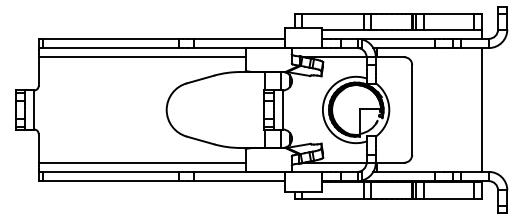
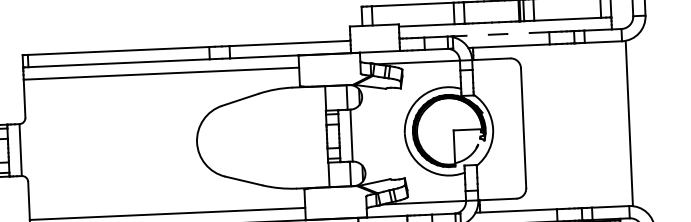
line: (398, 38) -> (501, 33), solid -> dashed
line: (481, 109) -> (629, 122), moved

